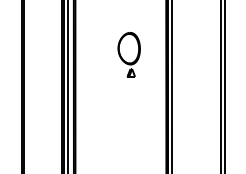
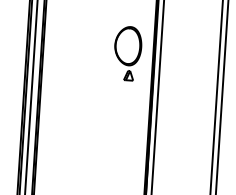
part: (128, 54) -> (126, 53), moved

